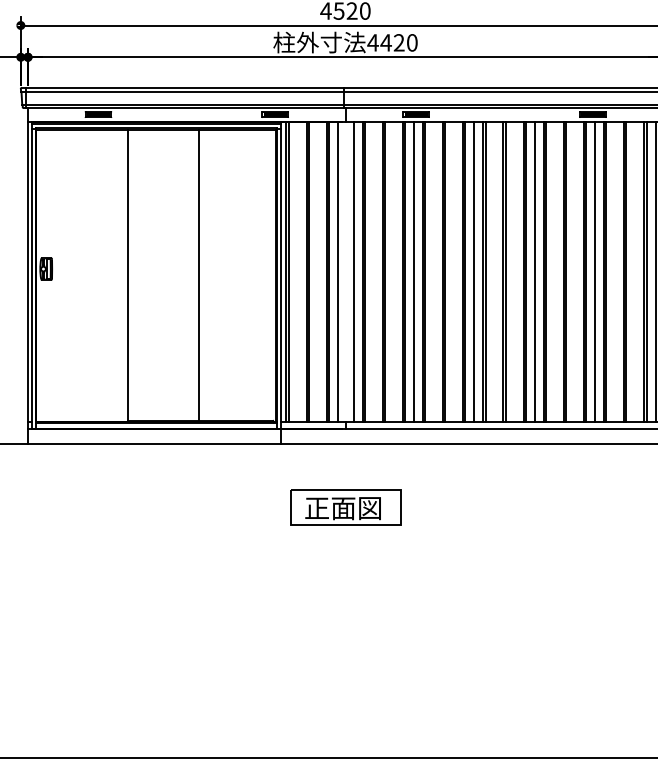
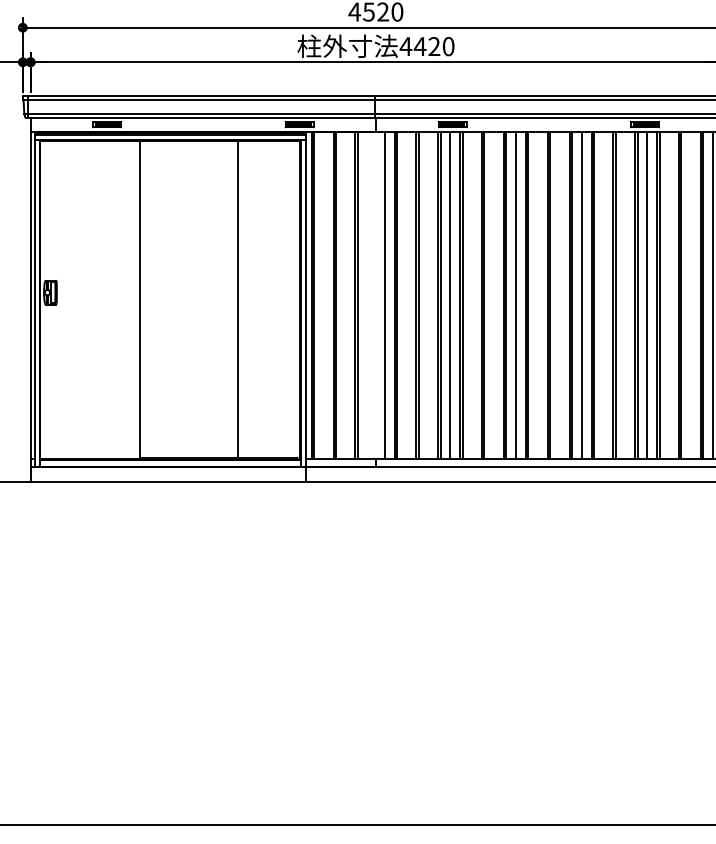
line: (337, 271) -> (367, 295), removed
line: (198, 275) -> (238, 299), moved
part: (346, 507) -> (376, 551), removed

